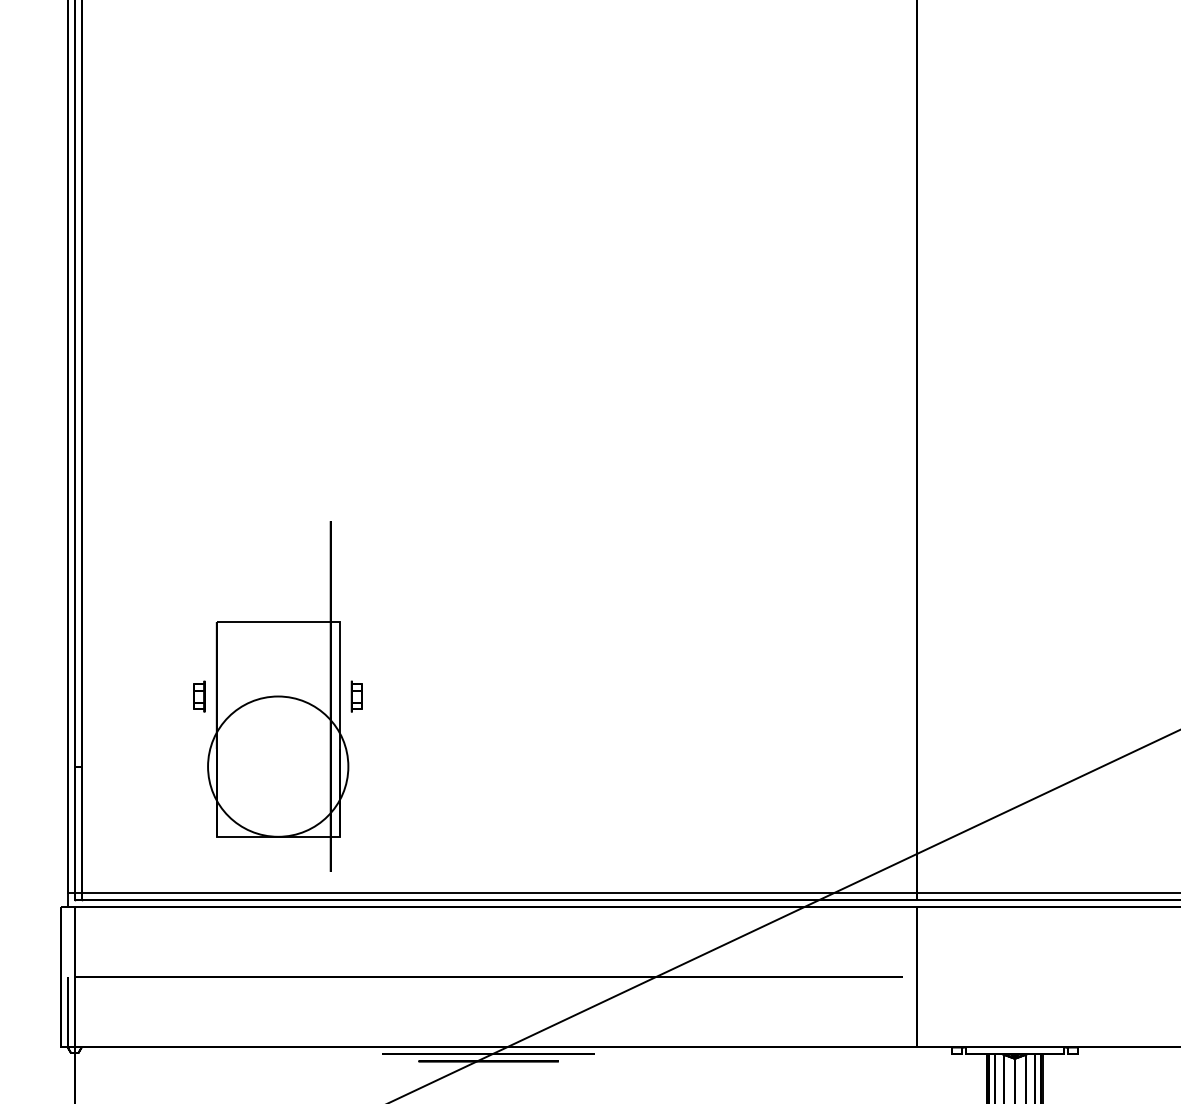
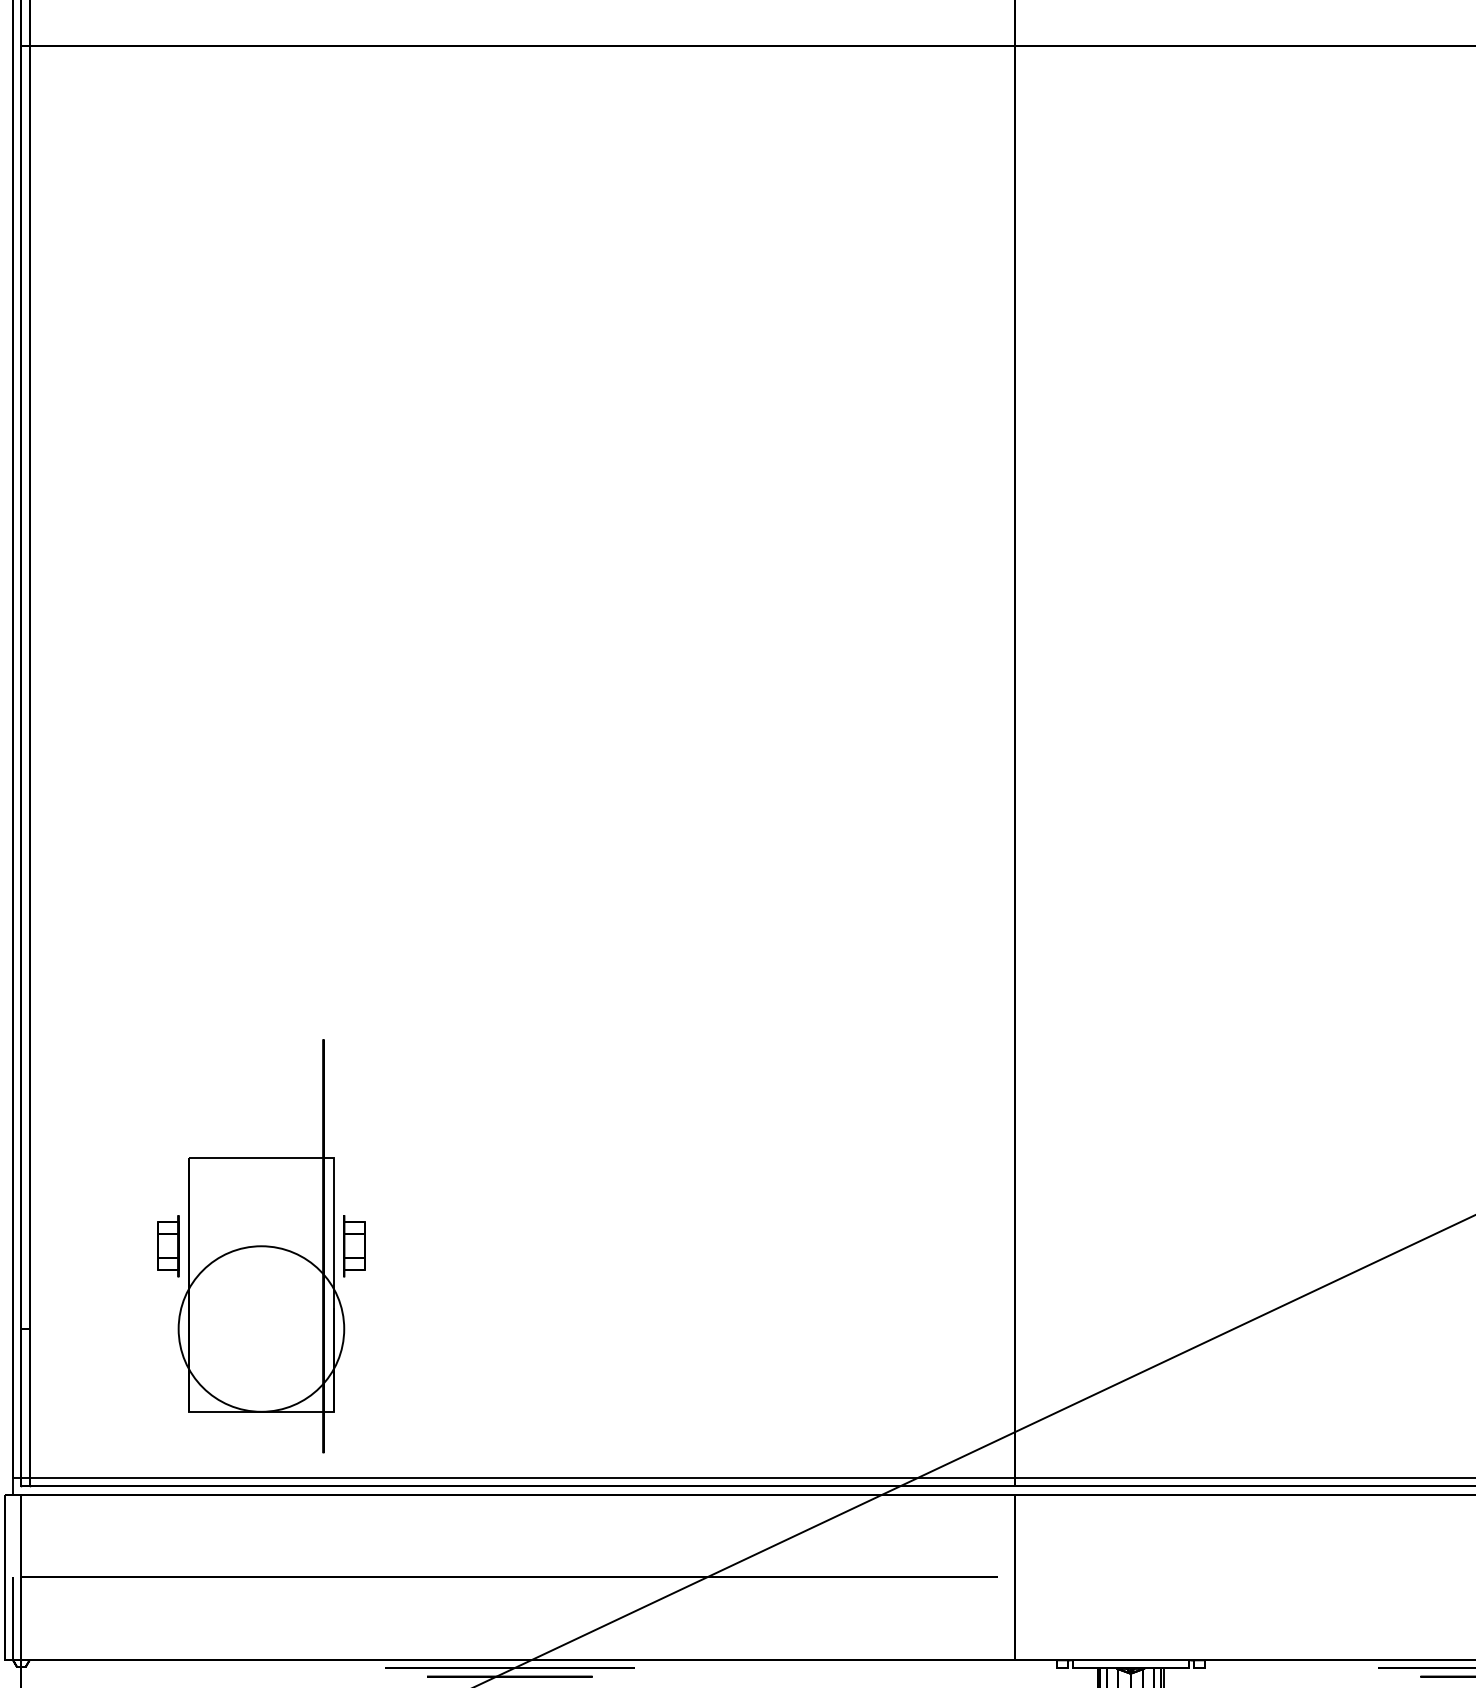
part: (199, 696) -> (168, 1246), size x1.67
part: (357, 696) -> (354, 1246), size x1.67

